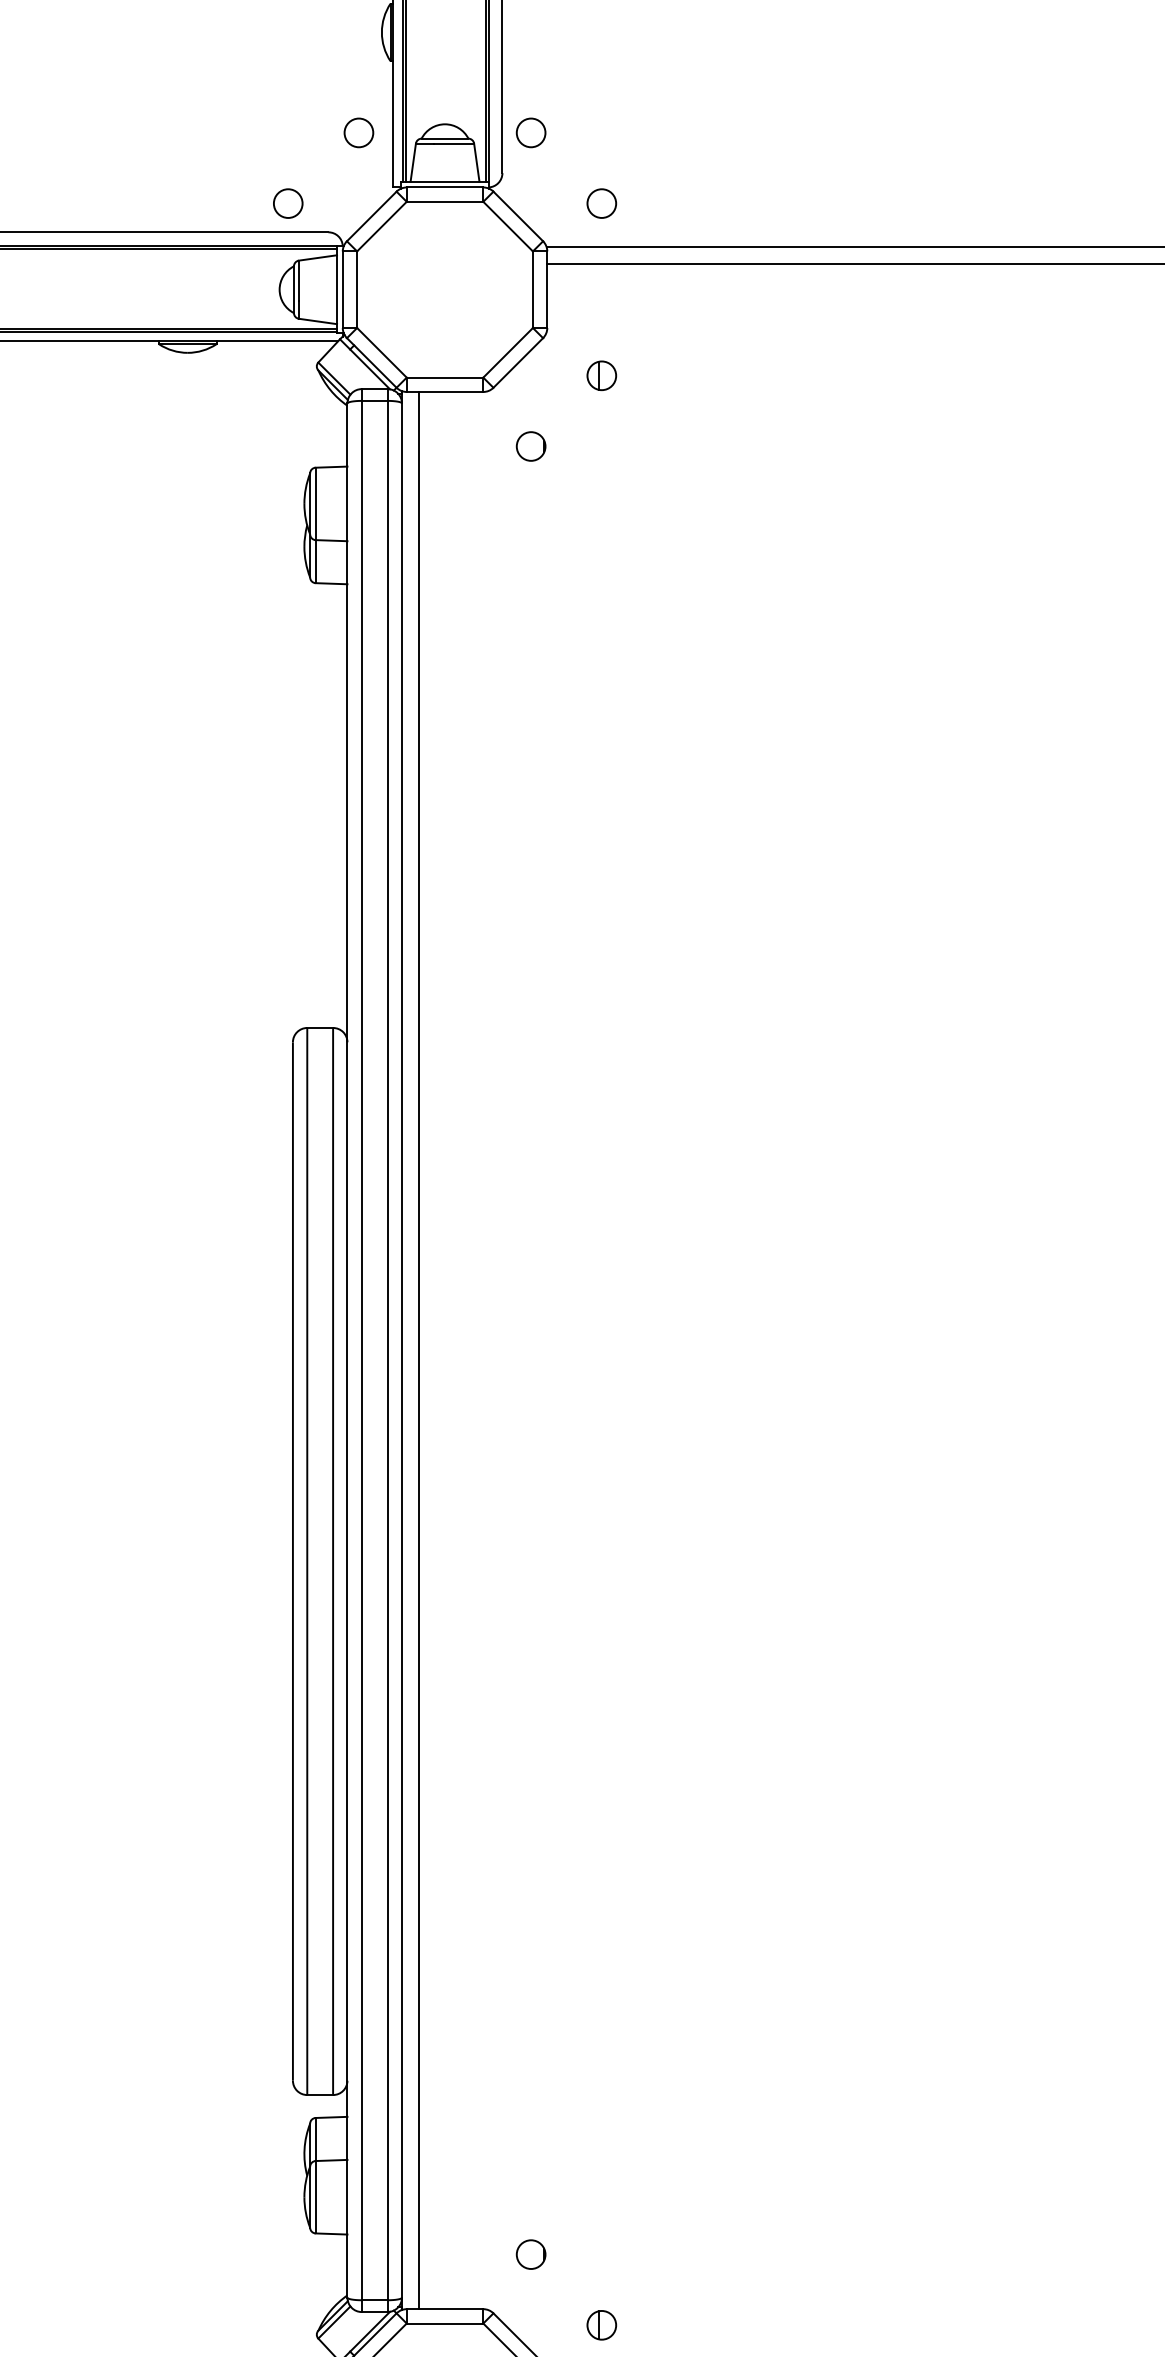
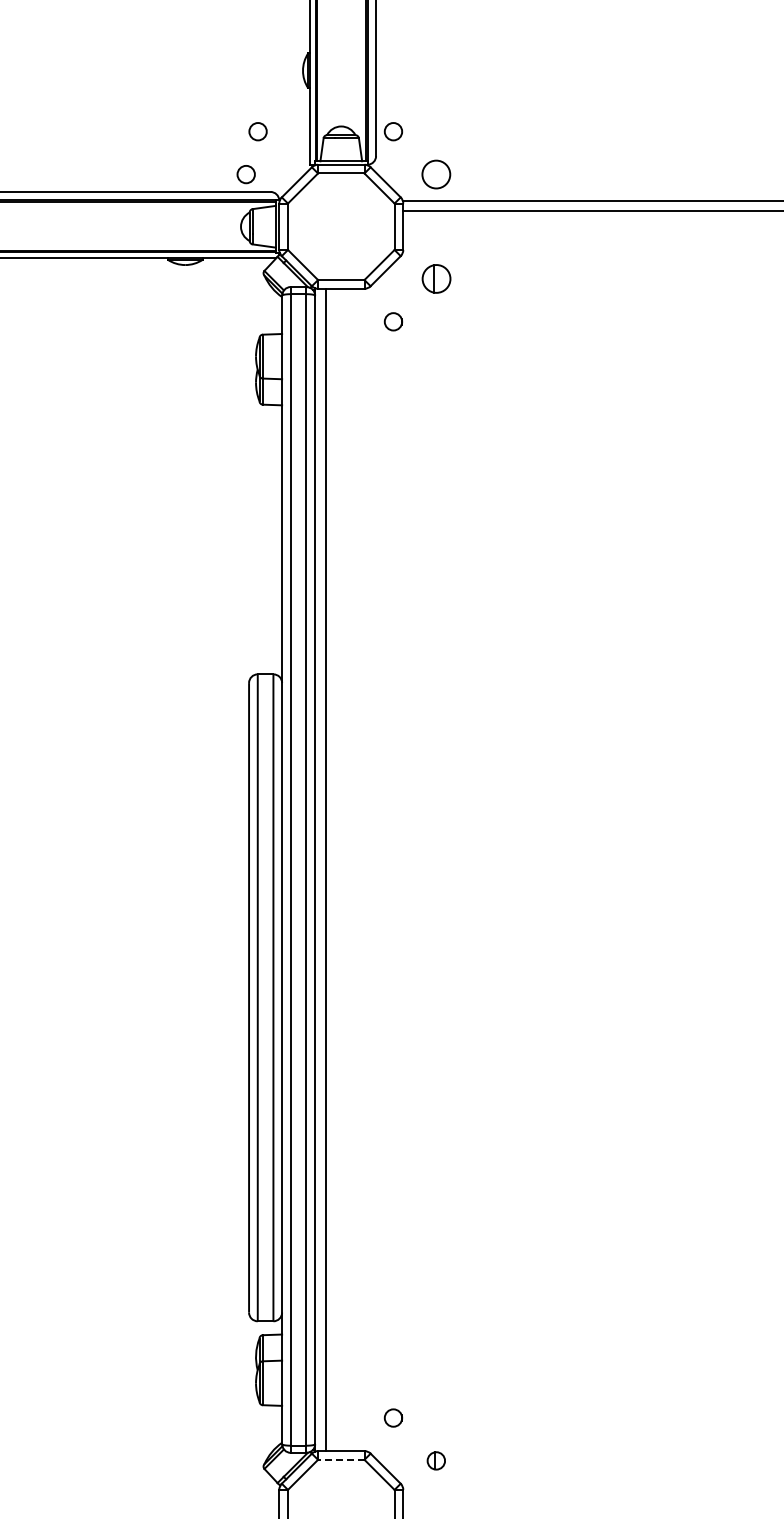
circle: (357, 132) -> (257, 131), moved
circle: (602, 203) -> (436, 174), size x1.6
part: (600, 375) -> (435, 278), size x1.6
line: (443, 2322) -> (340, 1459), solid -> dashed

